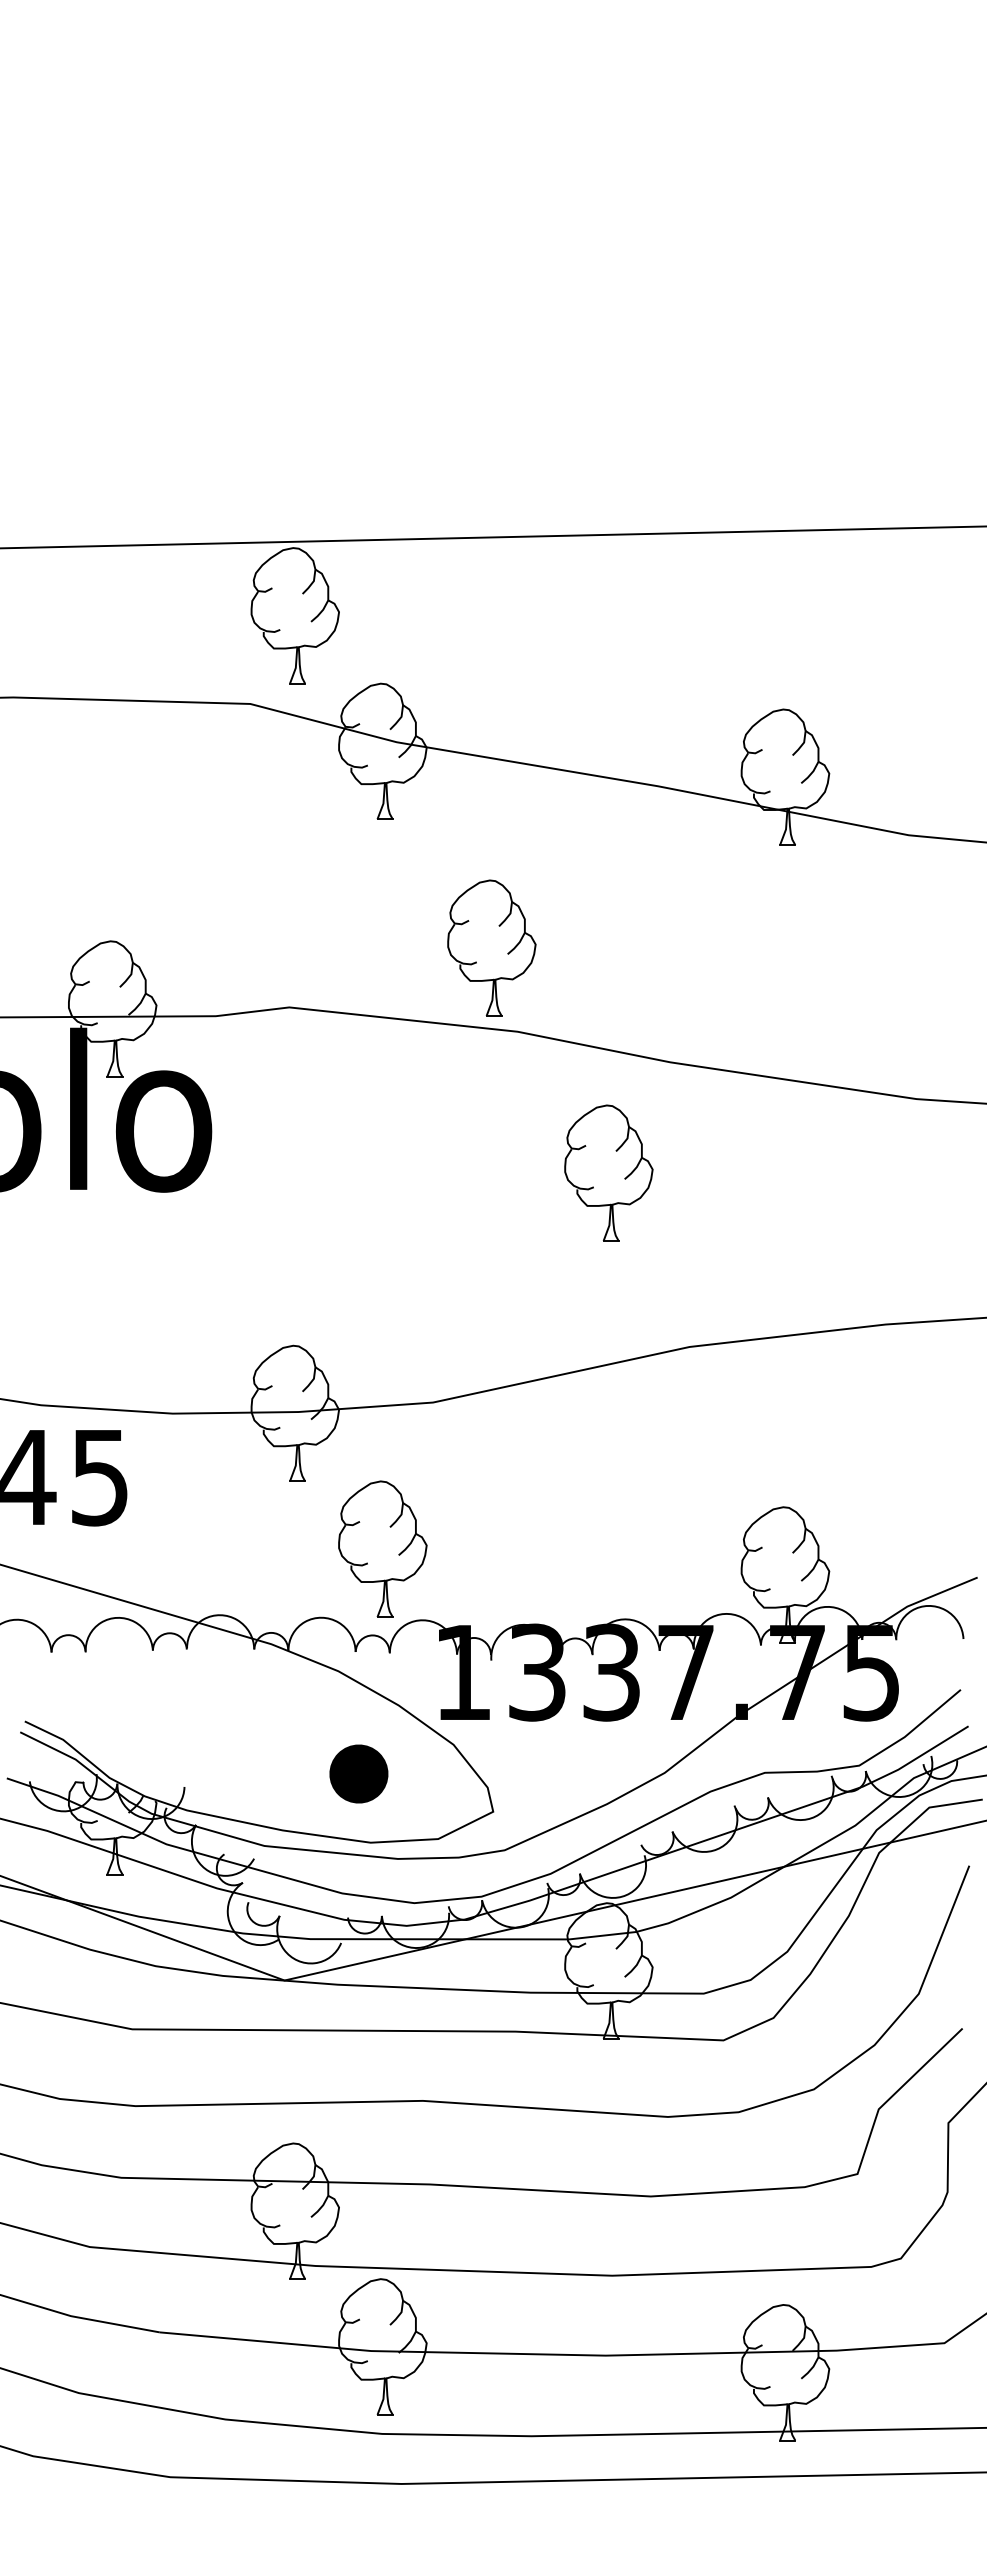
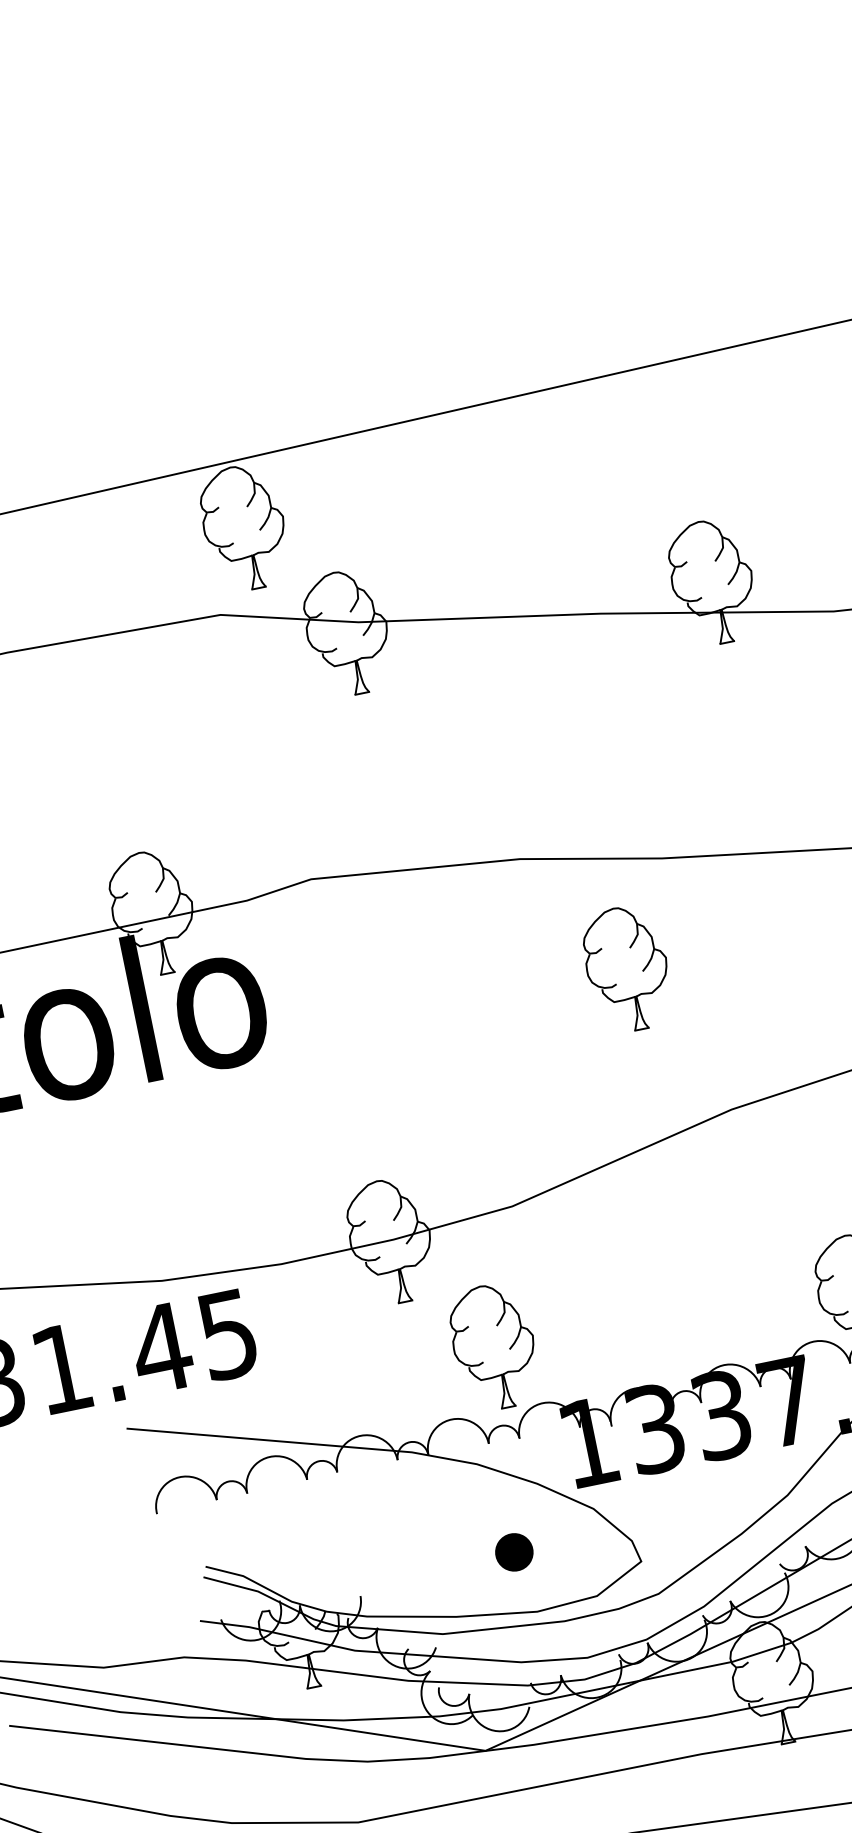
part: (491, 947) -> (481, 788), removed
part: (359, 1773) -> (514, 1551), size x0.71

